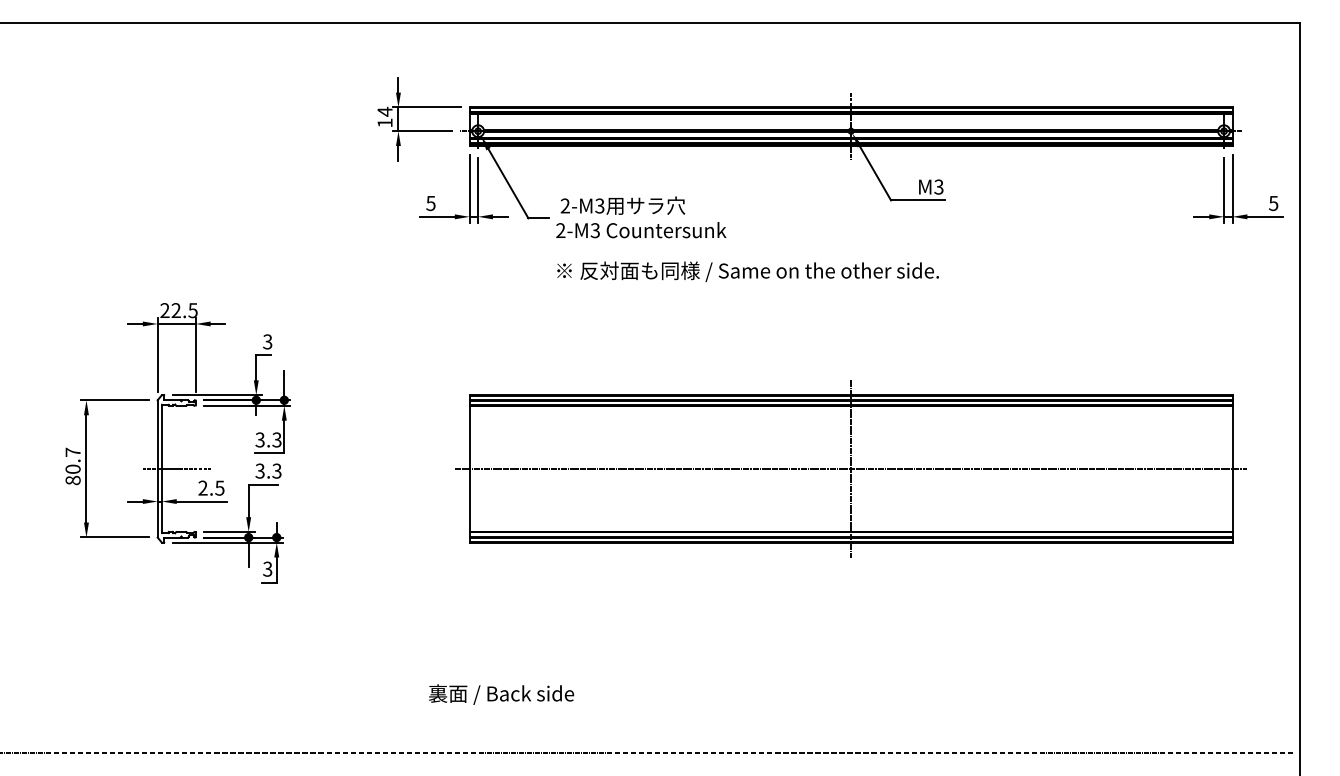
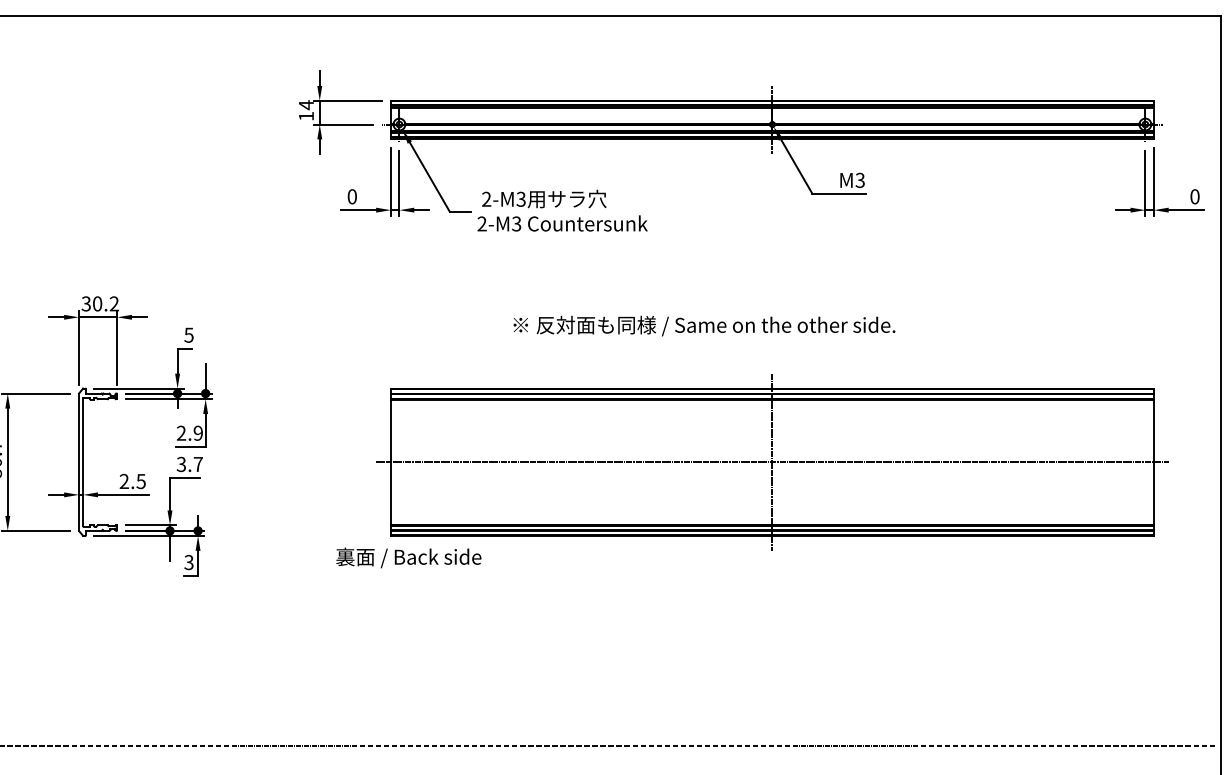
text: (430, 202) -> (351, 195), 5 -> 0
text: (1273, 202) -> (1194, 195), 5 -> 0
text: (747, 271) -> (703, 325), moved
text: (178, 310) -> (99, 303), 22.5 -> 30.2
text: (267, 341) -> (188, 334), 3 -> 5
text: (268, 439) -> (189, 432), 3.3 -> 2.9
line: (176, 468) -> (97, 461), removed
text: (276, 470) -> (197, 463), 3.3 -> 3.7
text: (501, 694) -> (408, 557), moved

